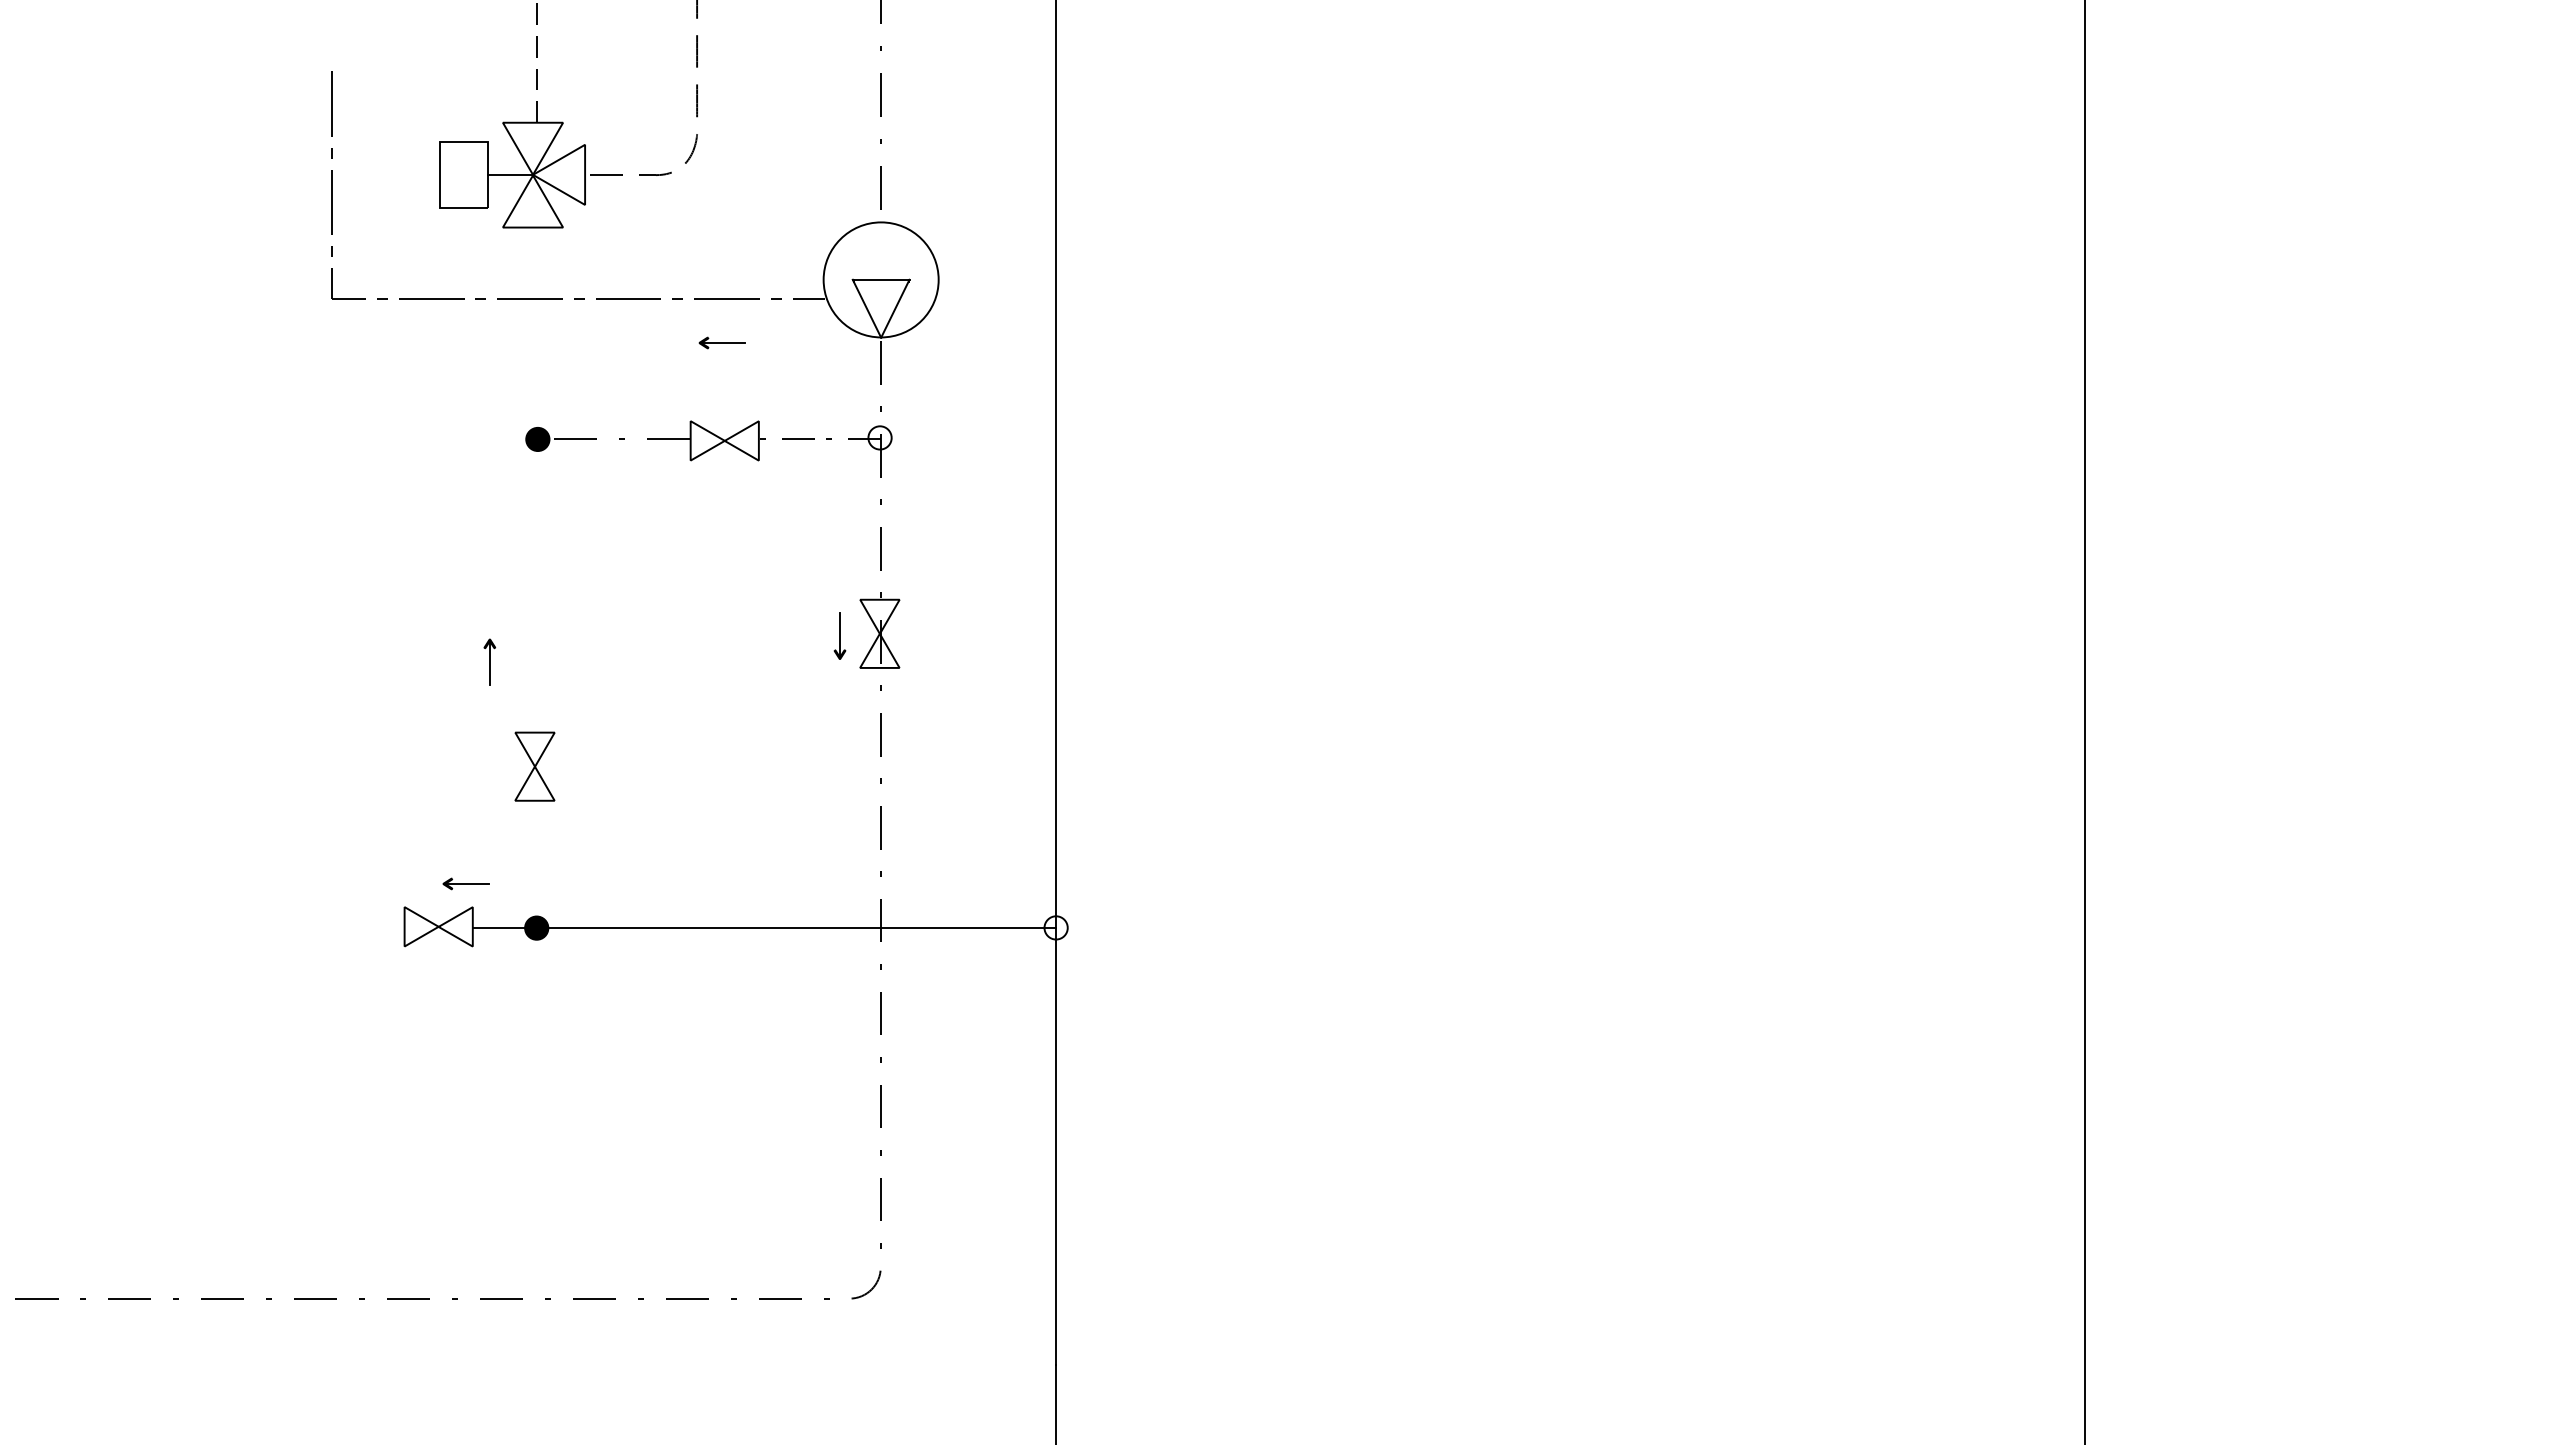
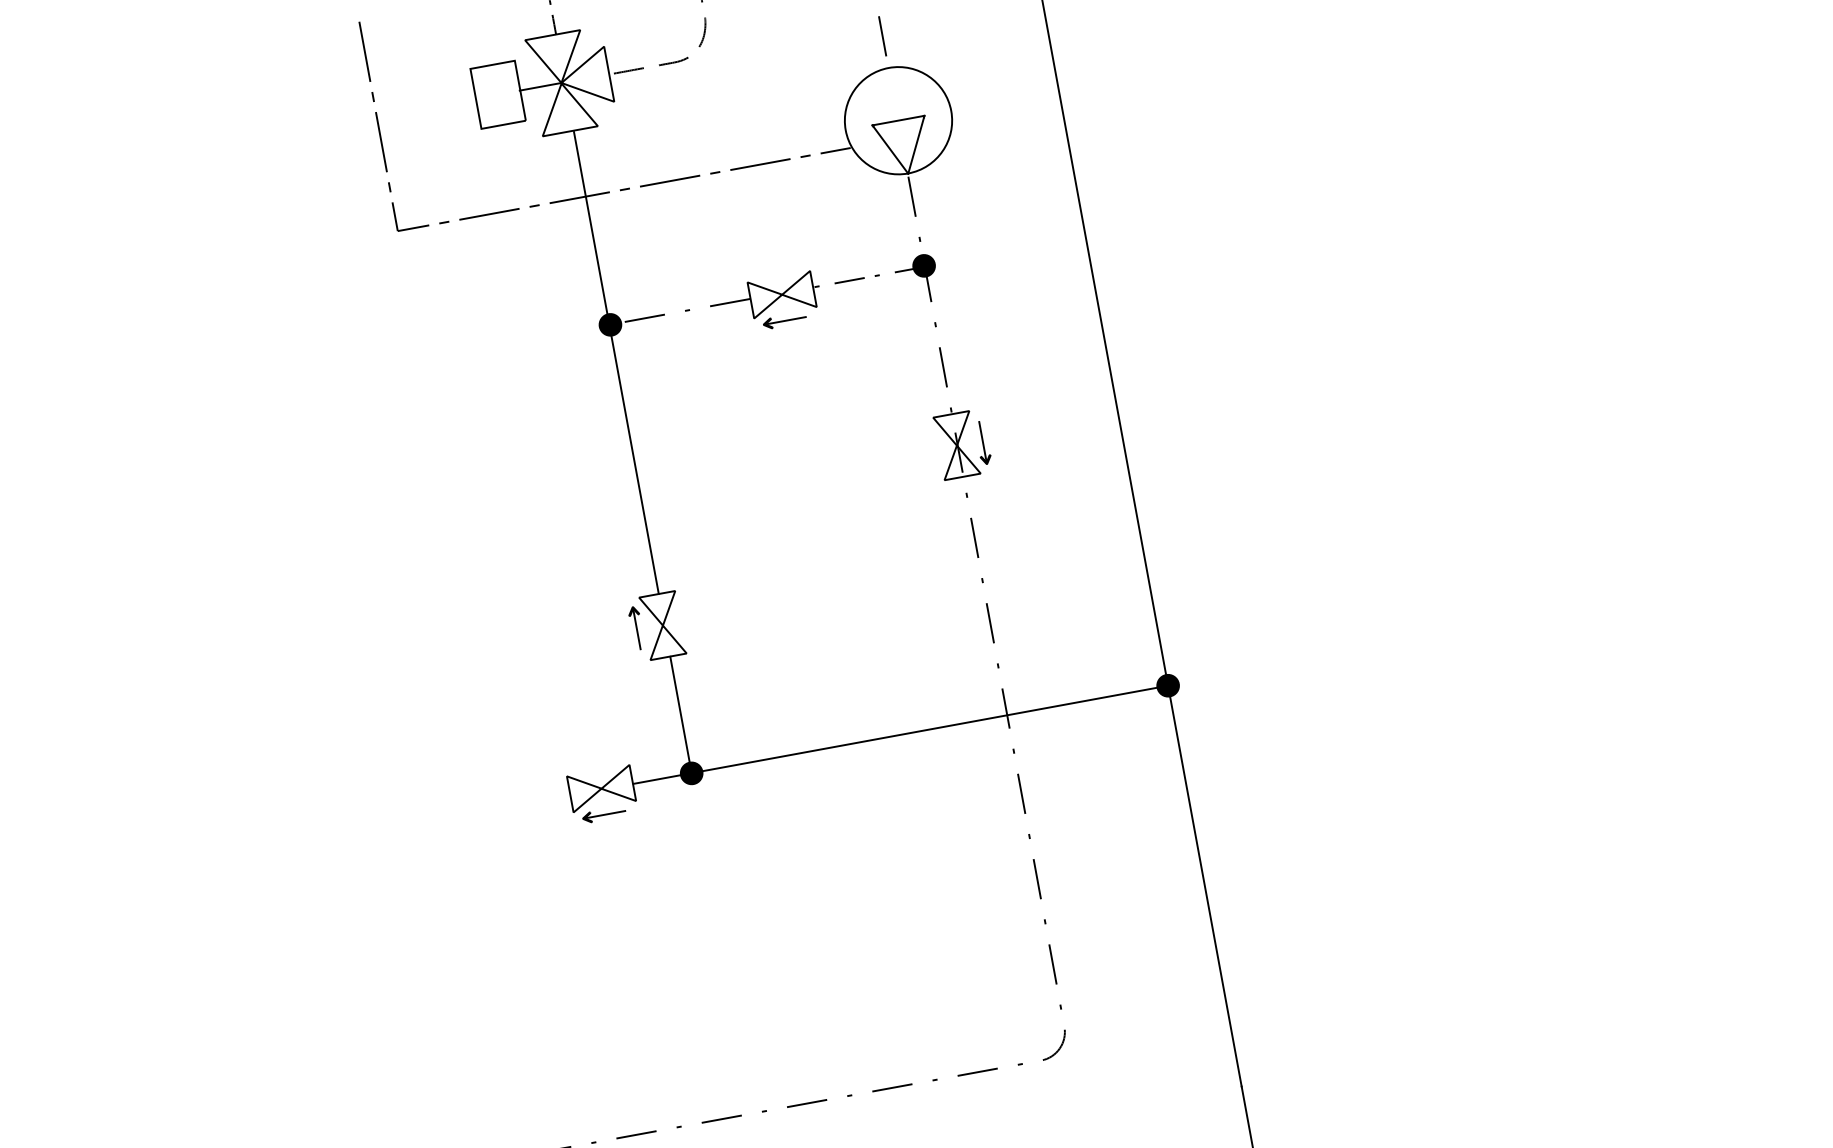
part: (721, 342) -> (783, 320), moved
fill: (879, 437) -> (923, 265), added
line: (536, 480) -> (616, 362), added
part: (839, 635) -> (982, 442), moved
part: (489, 661) -> (636, 627), moved
line: (536, 864) -> (680, 715), added
part: (465, 883) -> (603, 814), moved
fill: (1055, 927) -> (1167, 685), added

